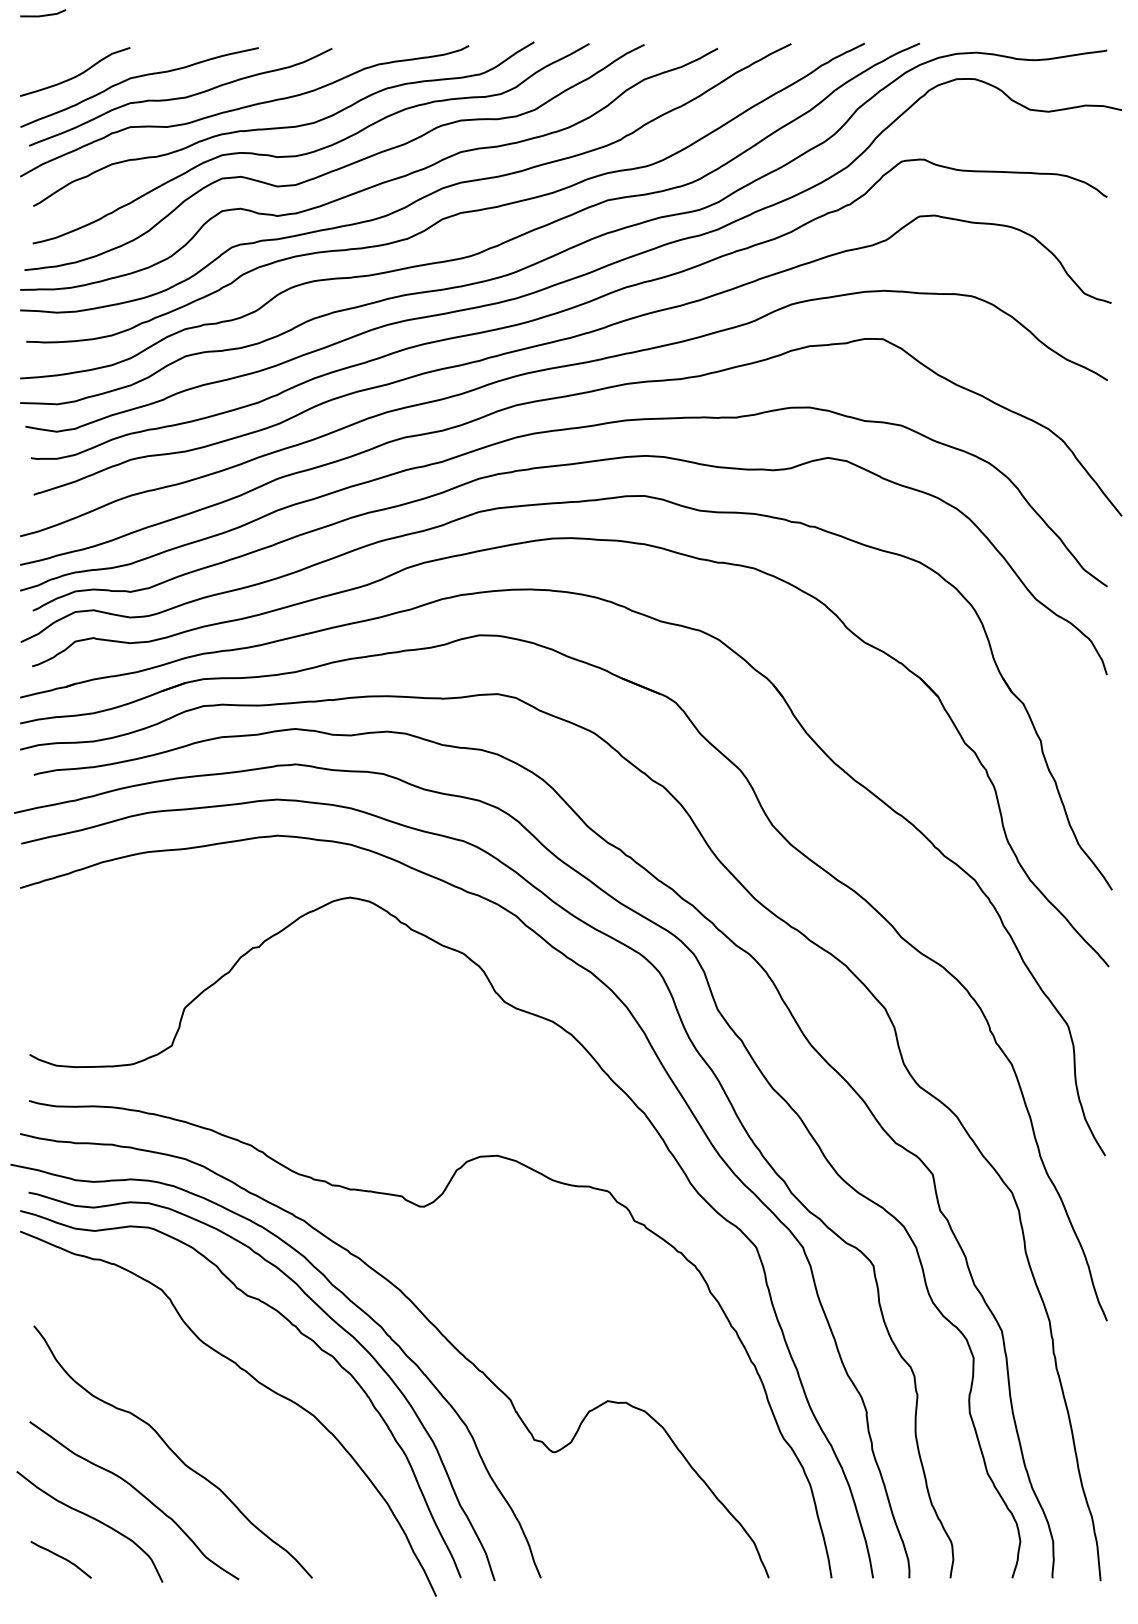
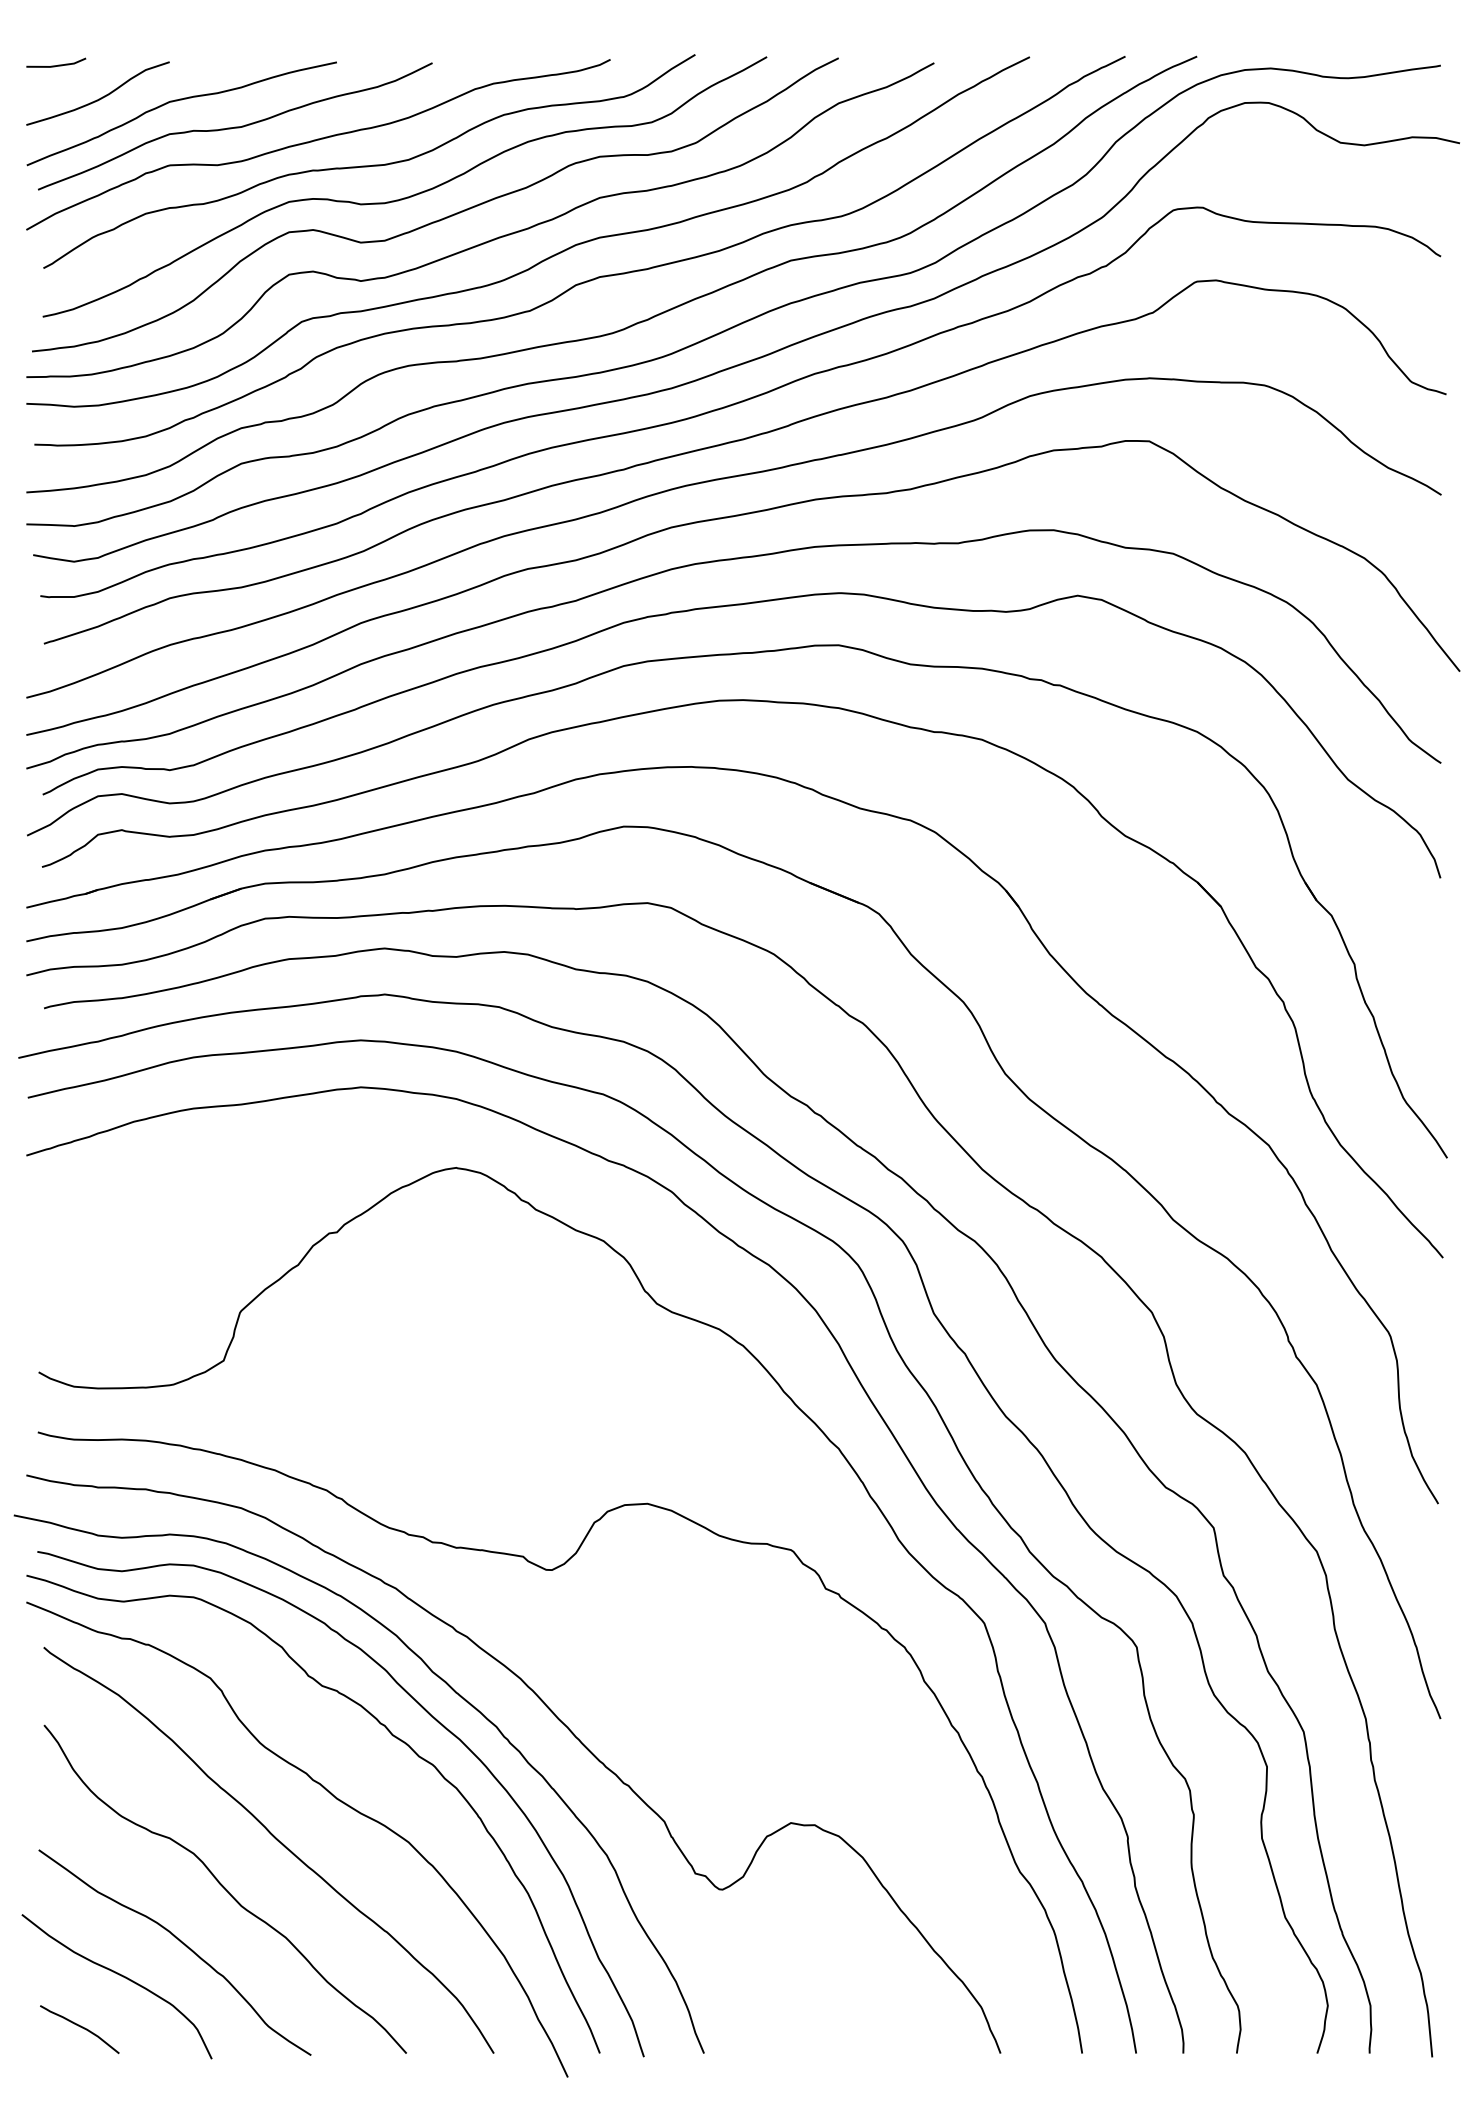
line: (43, 14) -> (56, 64), moved
curve: (212, 1414) -> (276, 1840), added

